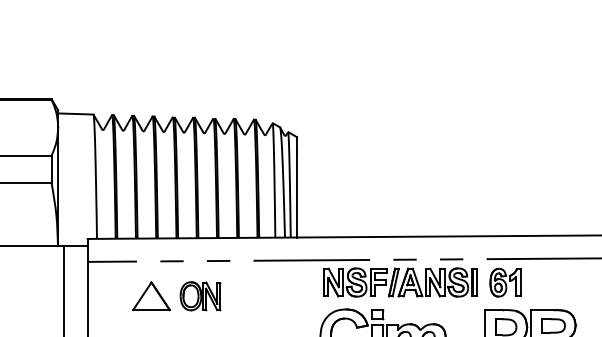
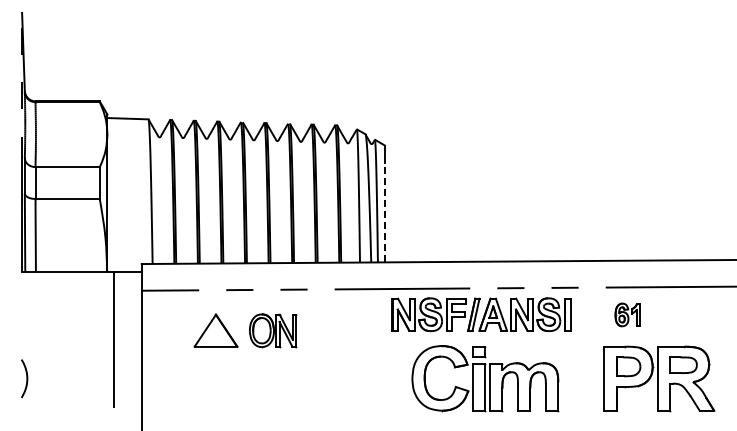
line: (296, 194) -> (384, 212), solid -> dashed
part: (400, 282) -> (481, 314), moved
part: (505, 282) -> (627, 314), size x0.7

